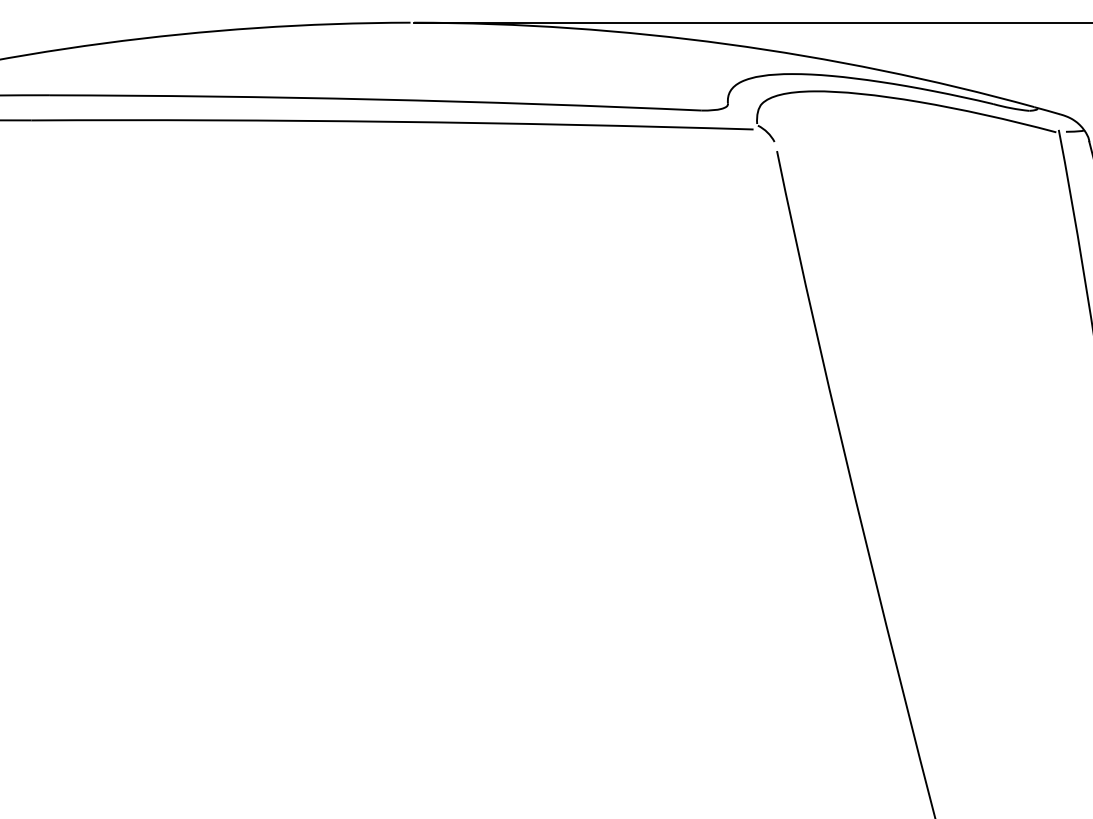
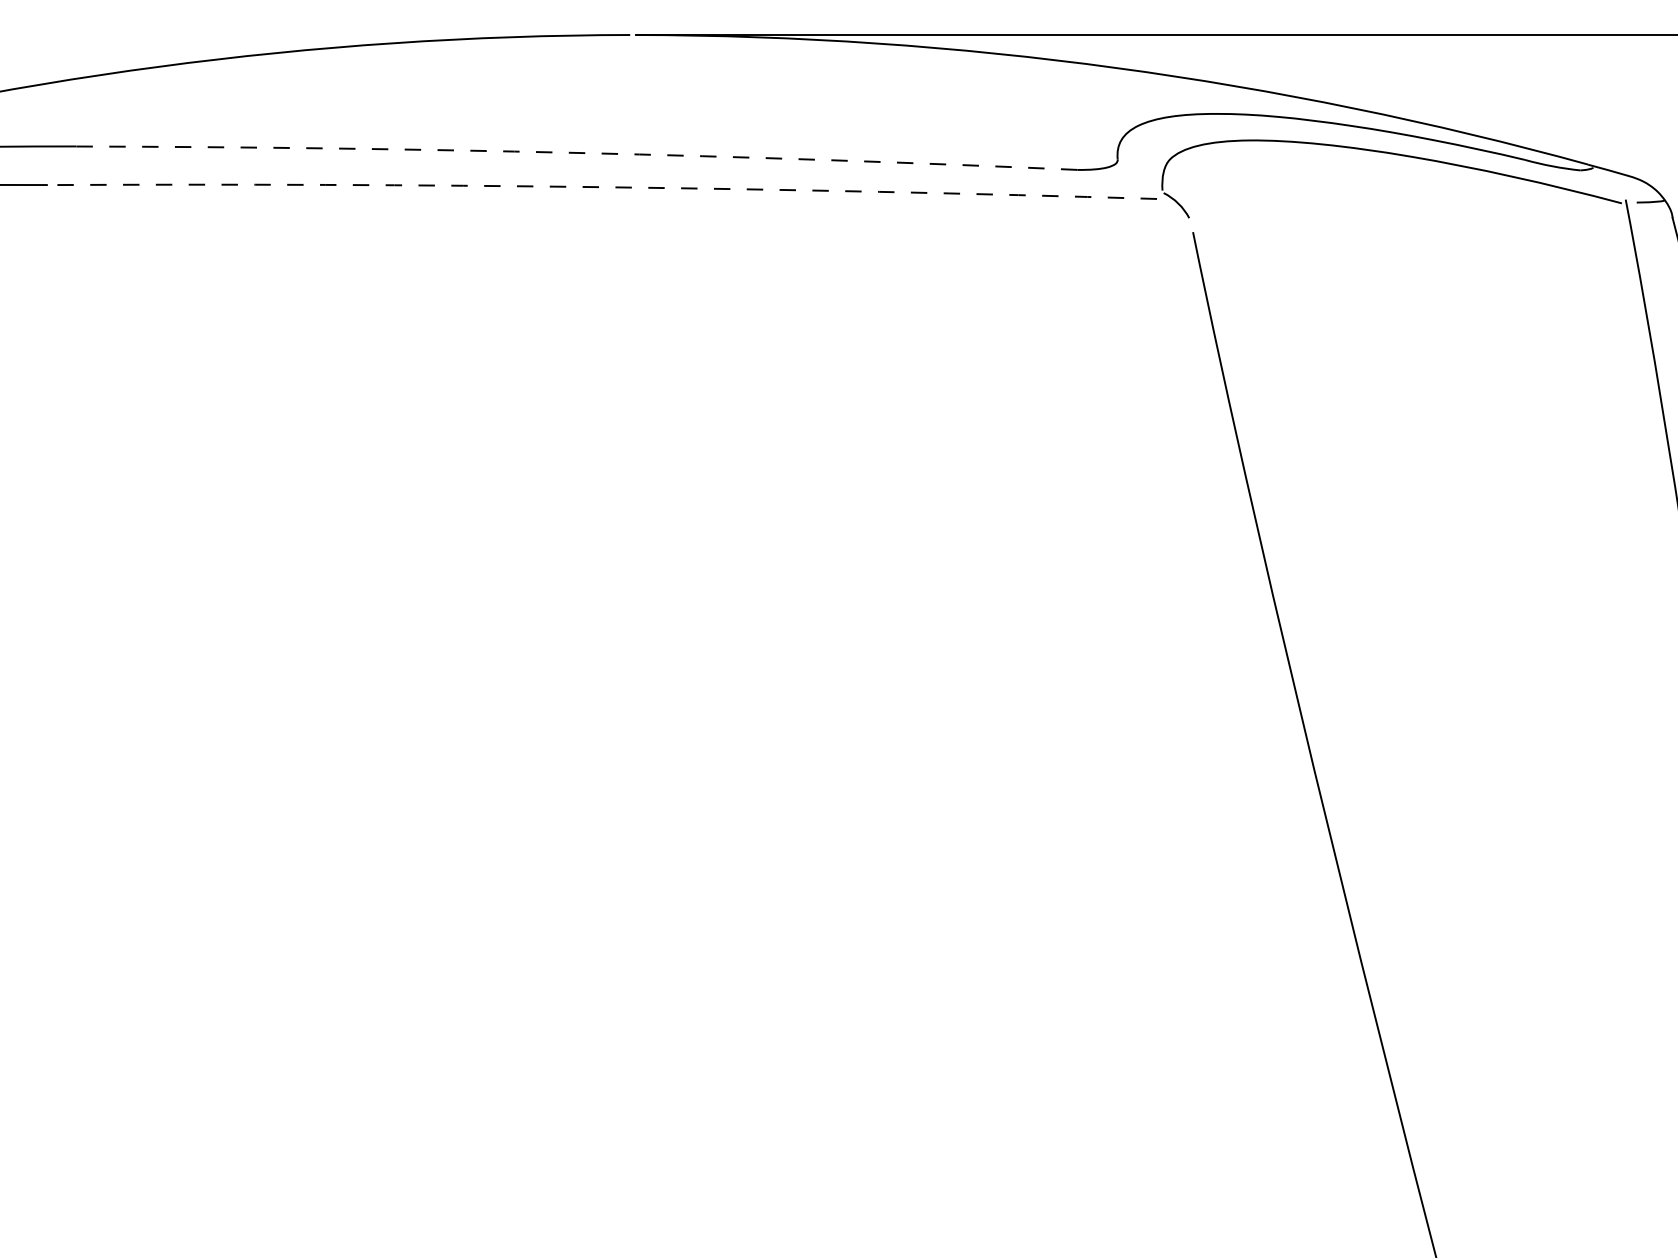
arc: (375, 99) -> (576, 152), solid -> dashed
arc: (392, 121) -> (602, 186), solid -> dashed

